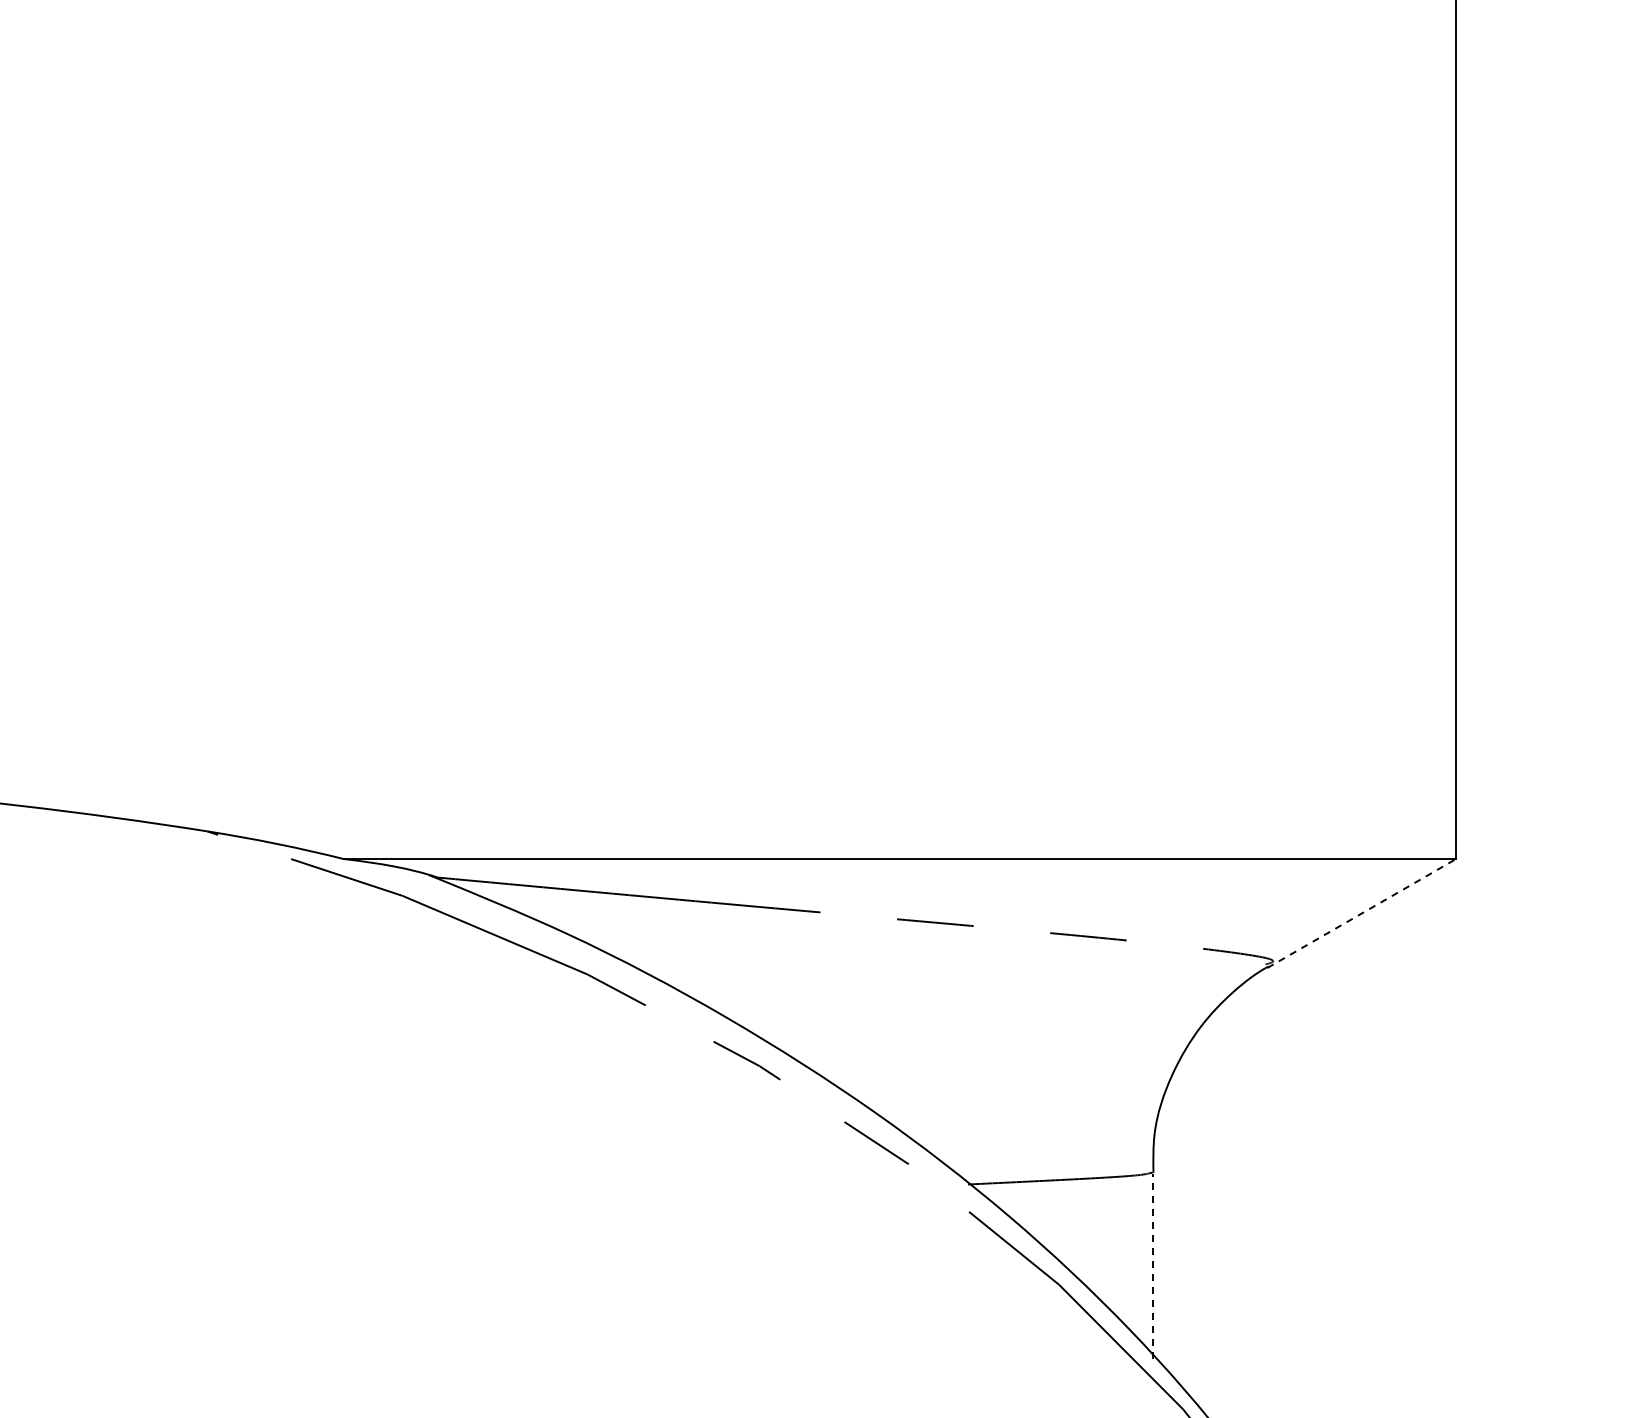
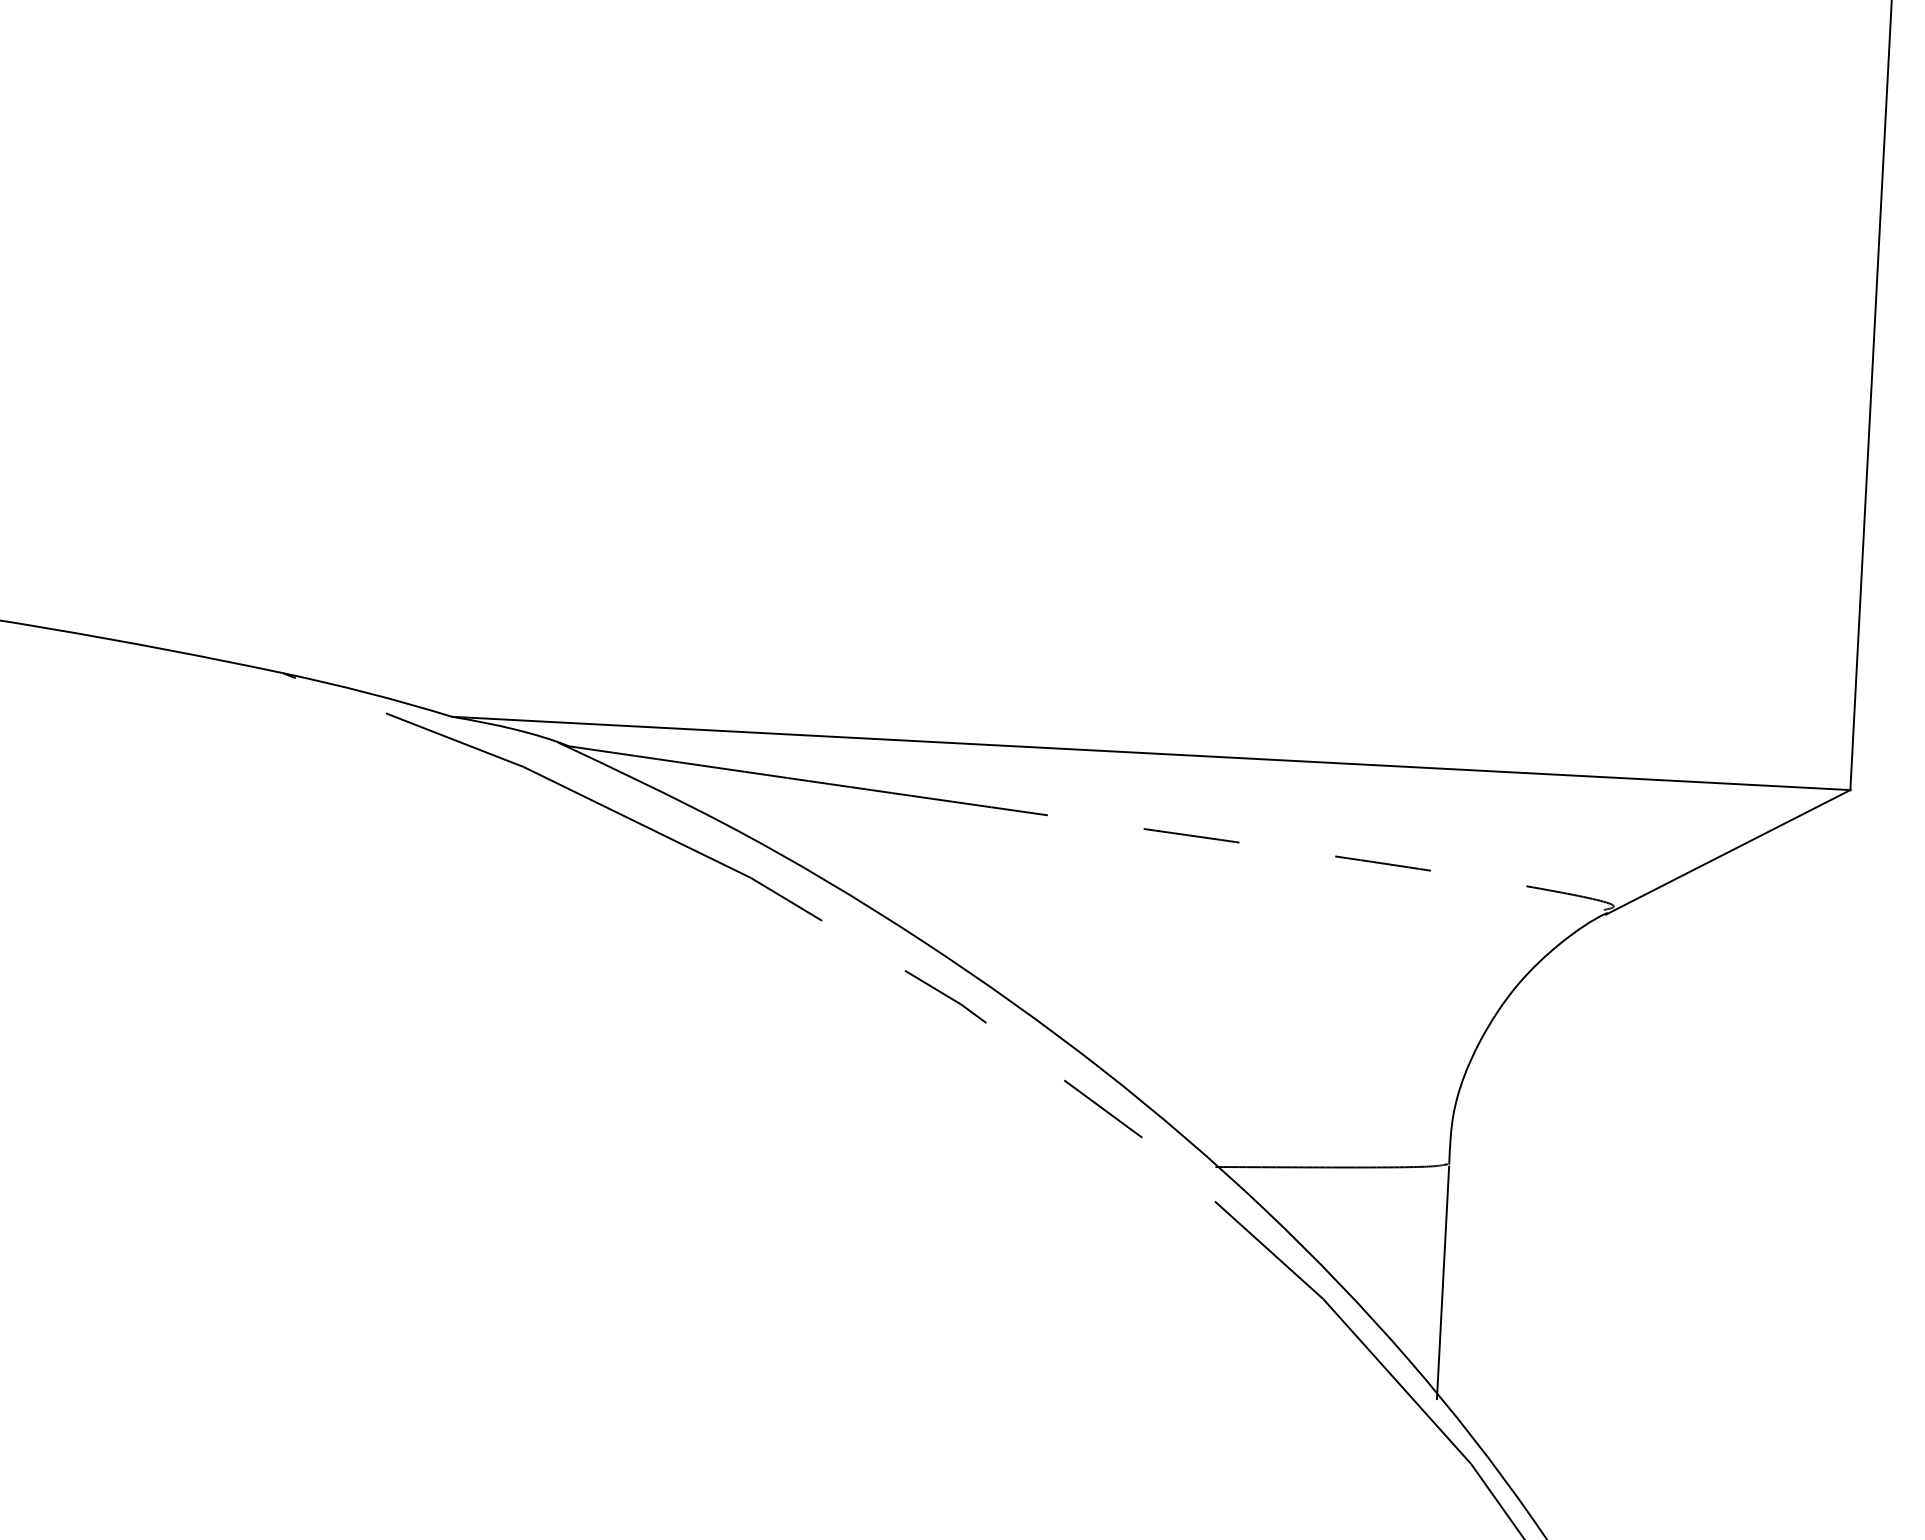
line: (1361, 913) -> (1727, 852), dashed -> solid
line: (1153, 1266) -> (1443, 1282), dashed -> solid

